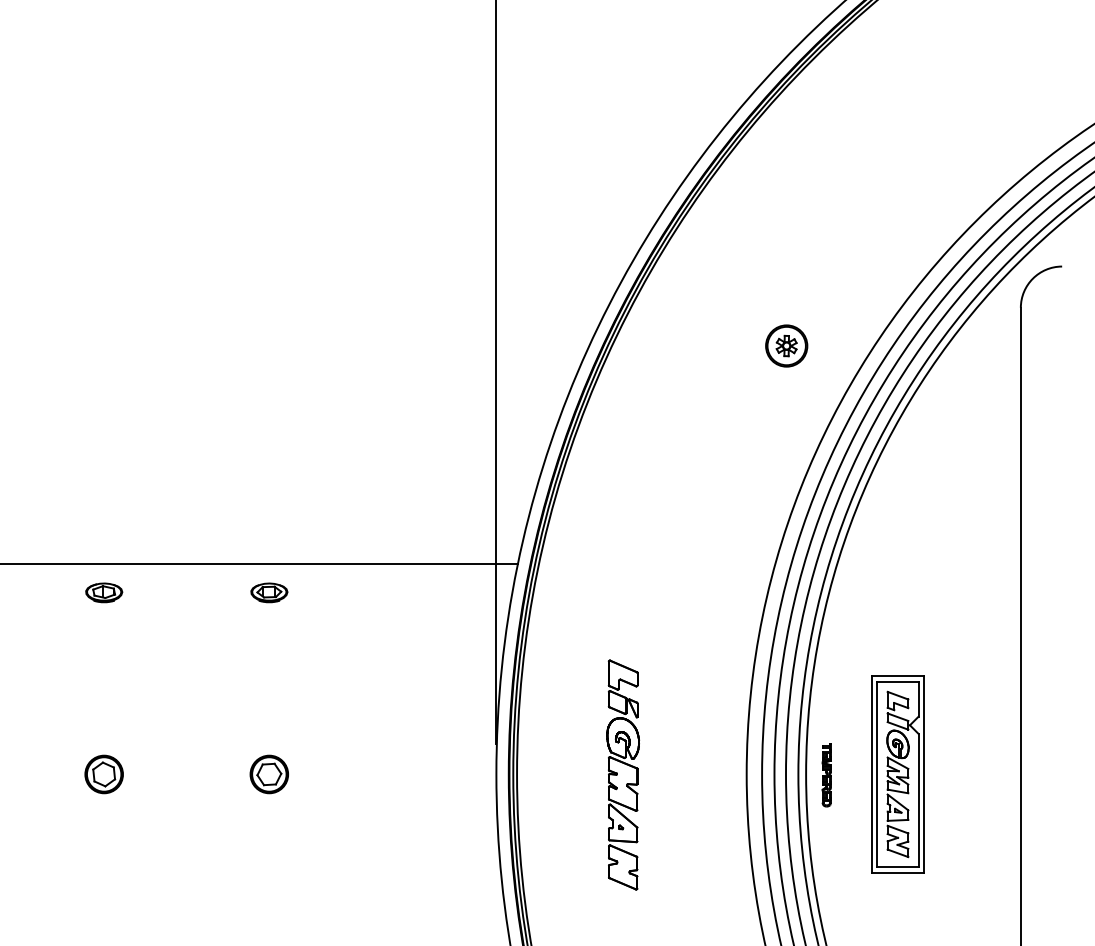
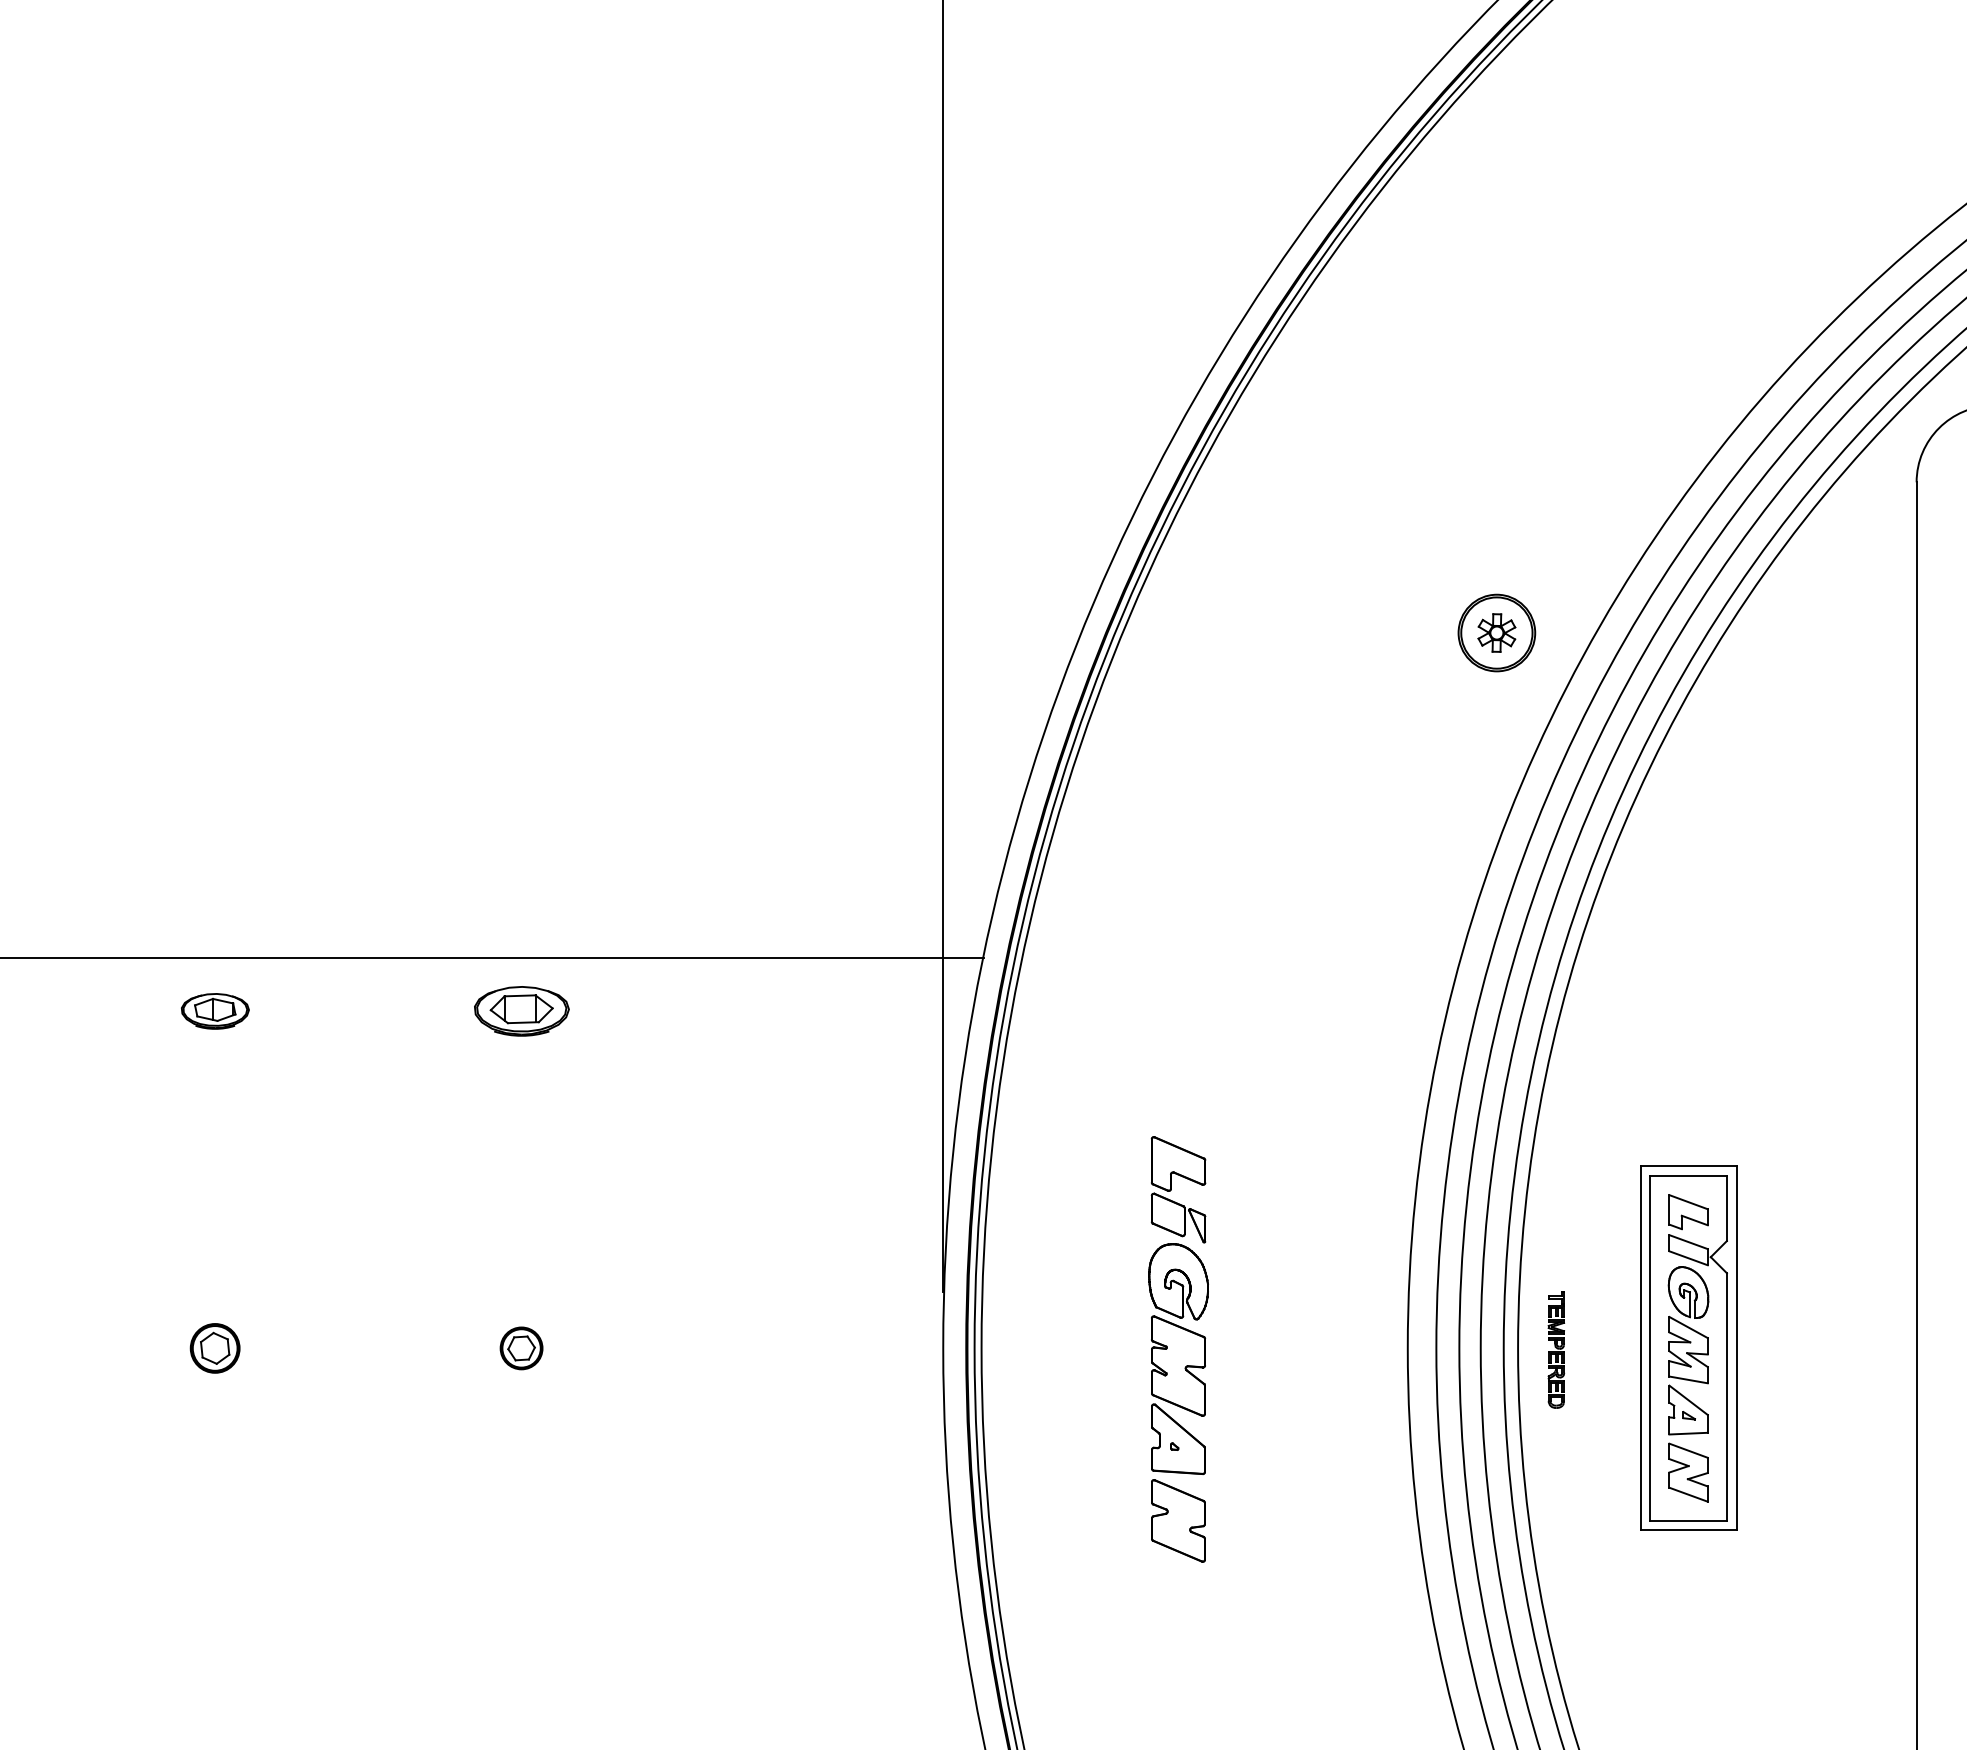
part: (786, 345) -> (1496, 632), moved
part: (269, 592) -> (522, 1010), size x1.4
part: (103, 774) -> (214, 1348), size x0.7
part: (268, 774) -> (520, 1348), size x0.6

